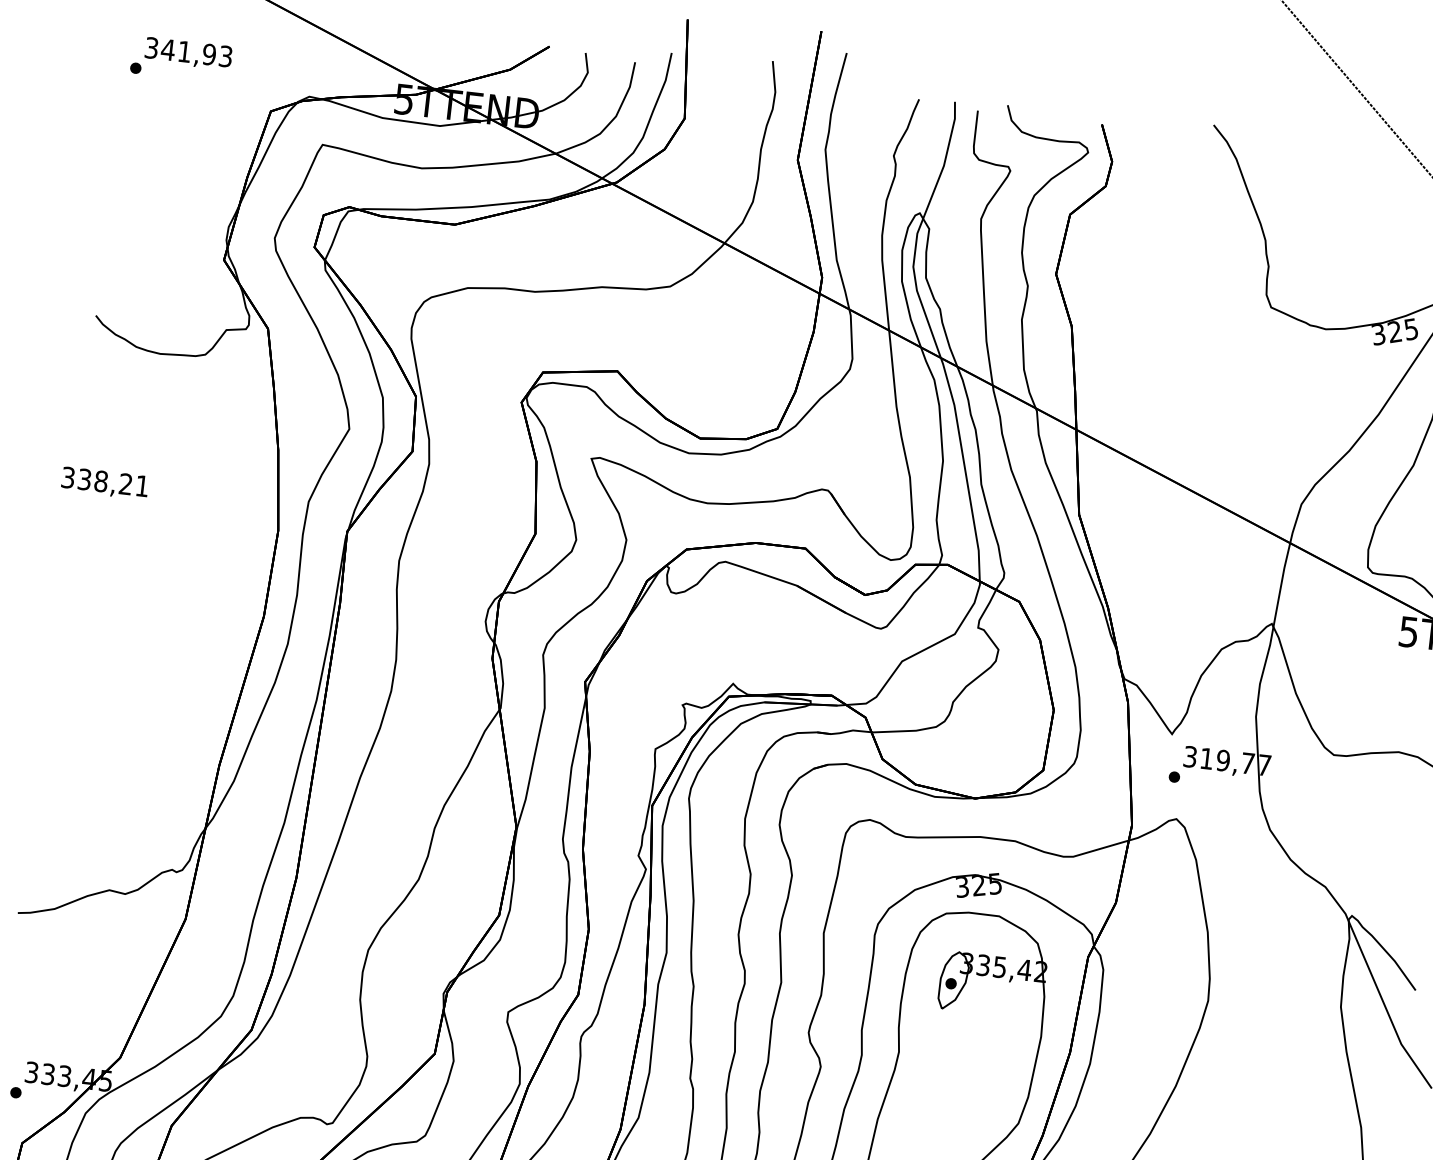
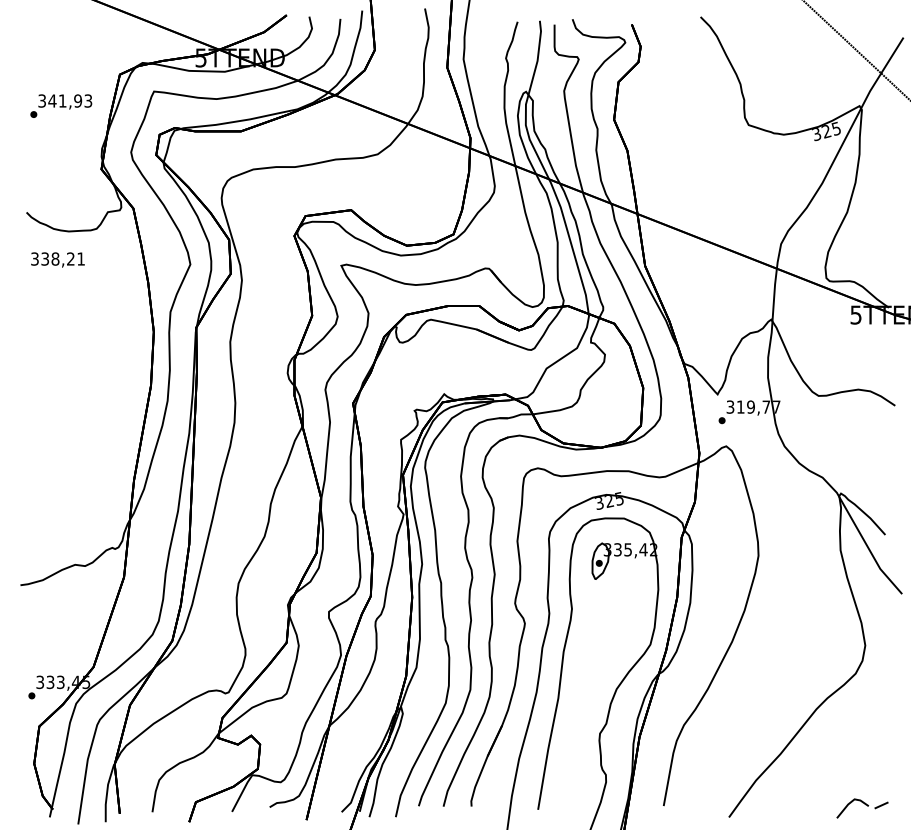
text: (181, 58) -> (61, 105), moved
text: (104, 482) -> (57, 259), moved

